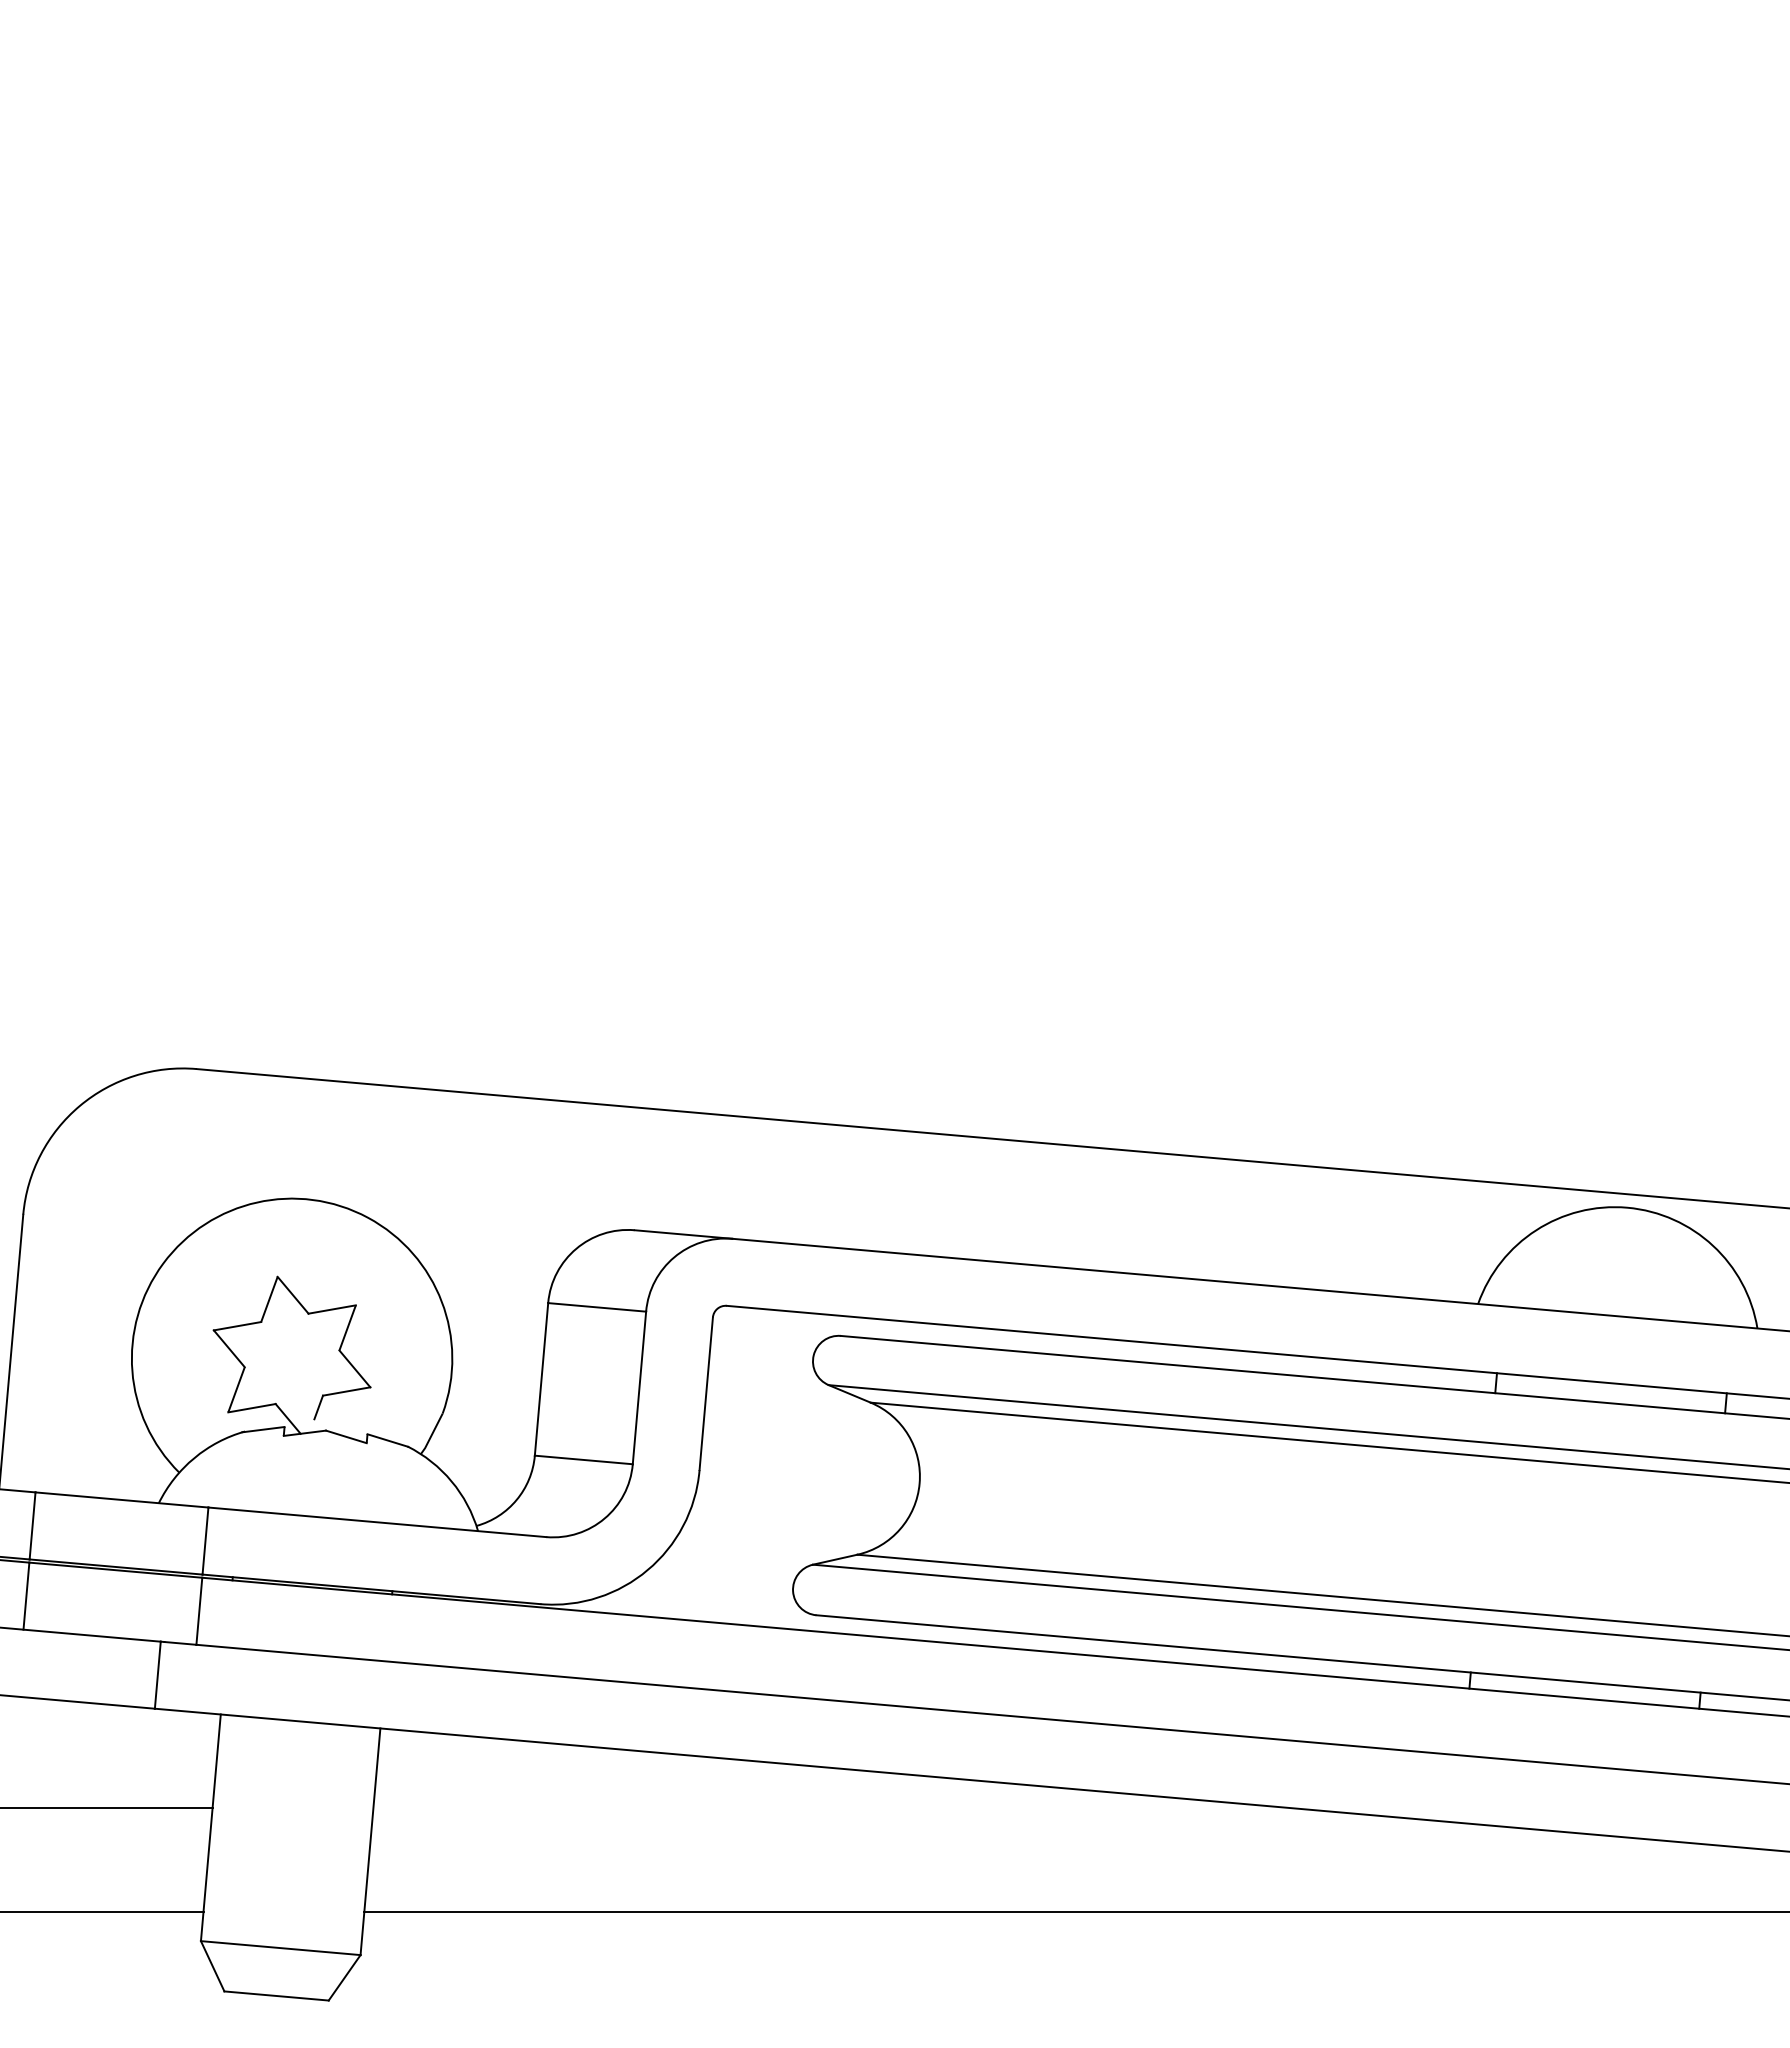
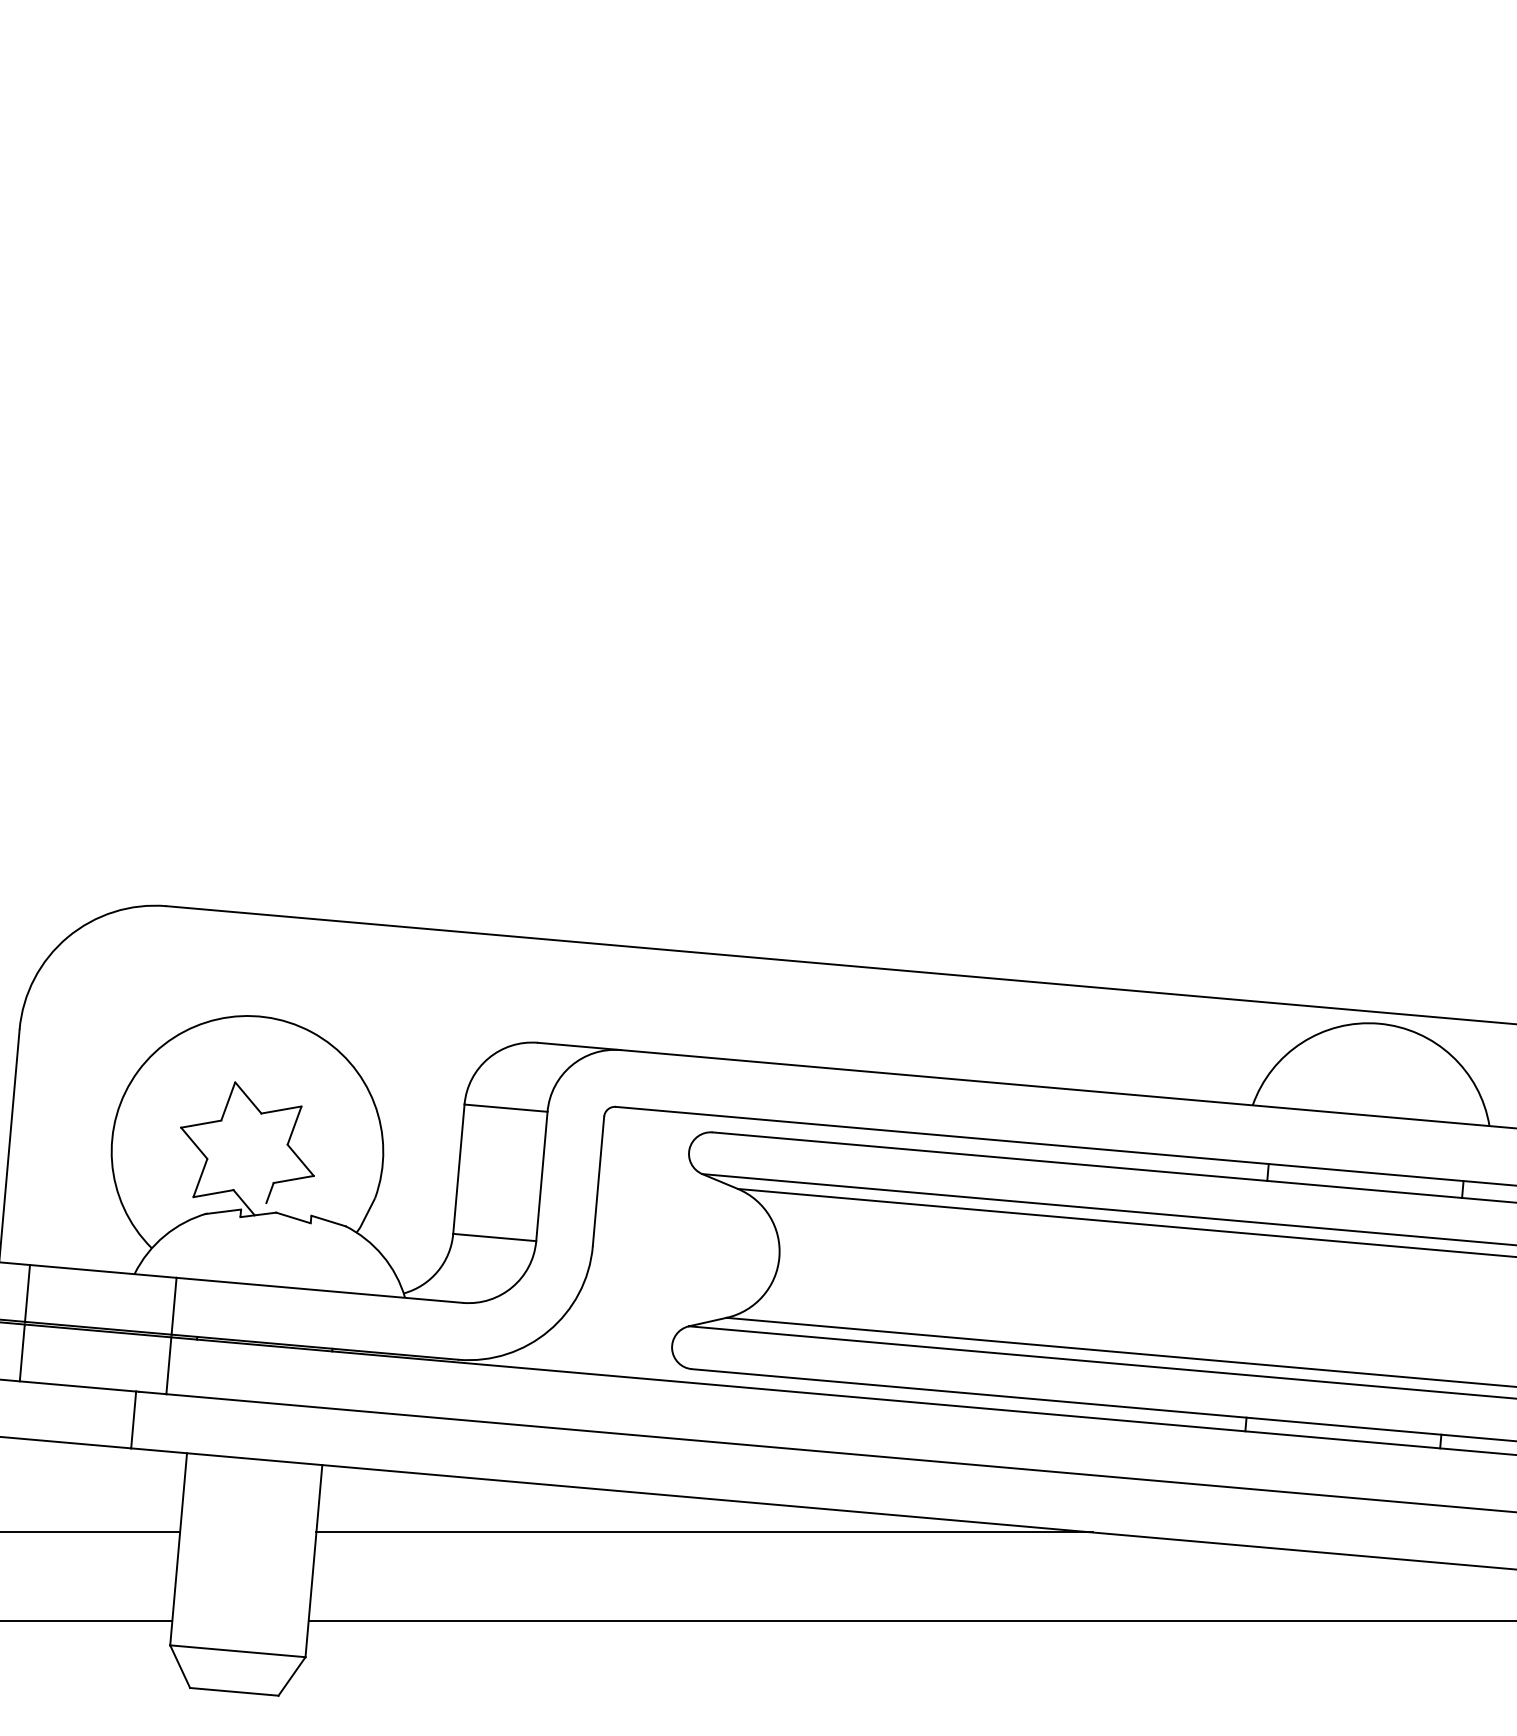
line: (831, 1807) -> (704, 1532), added

